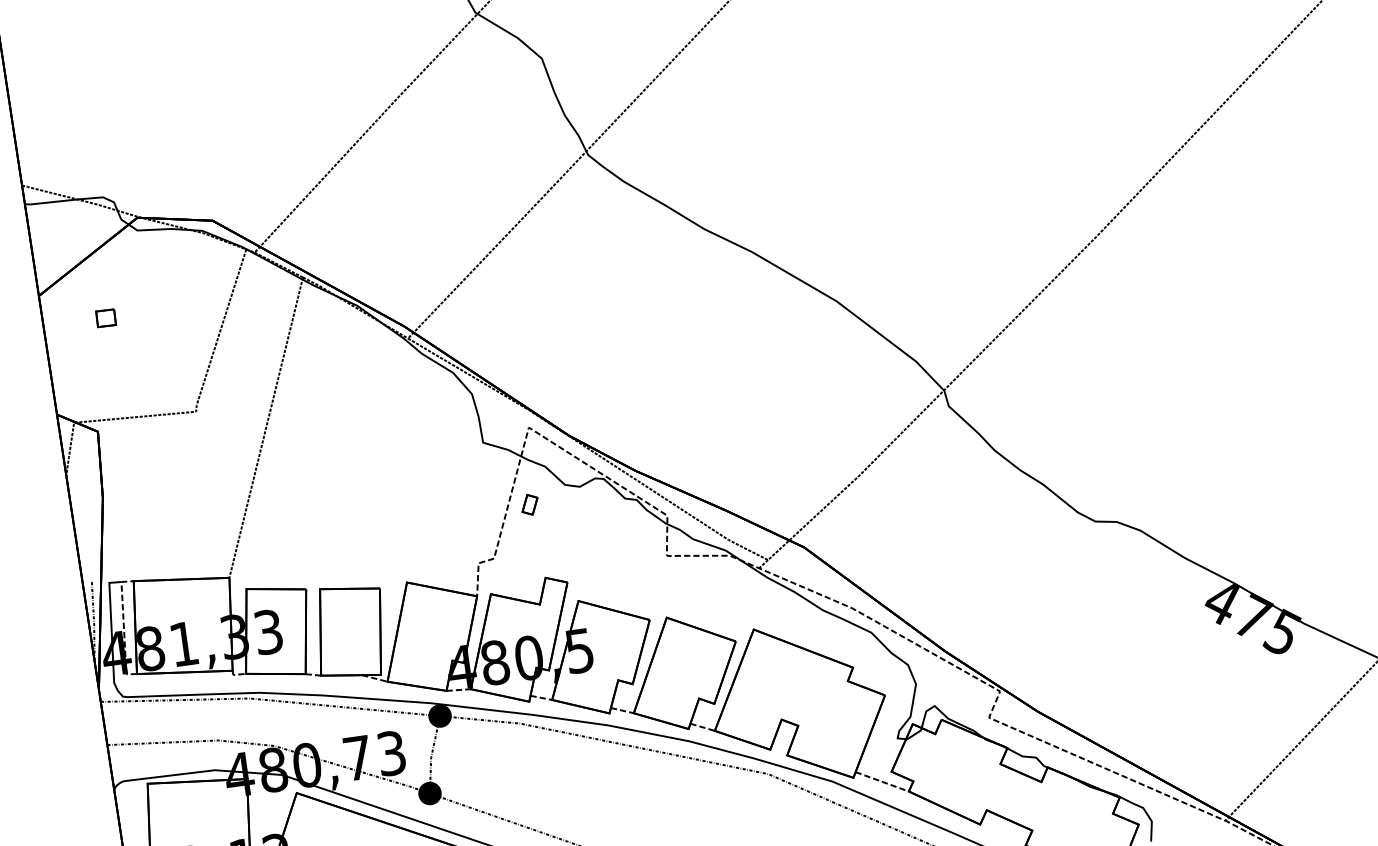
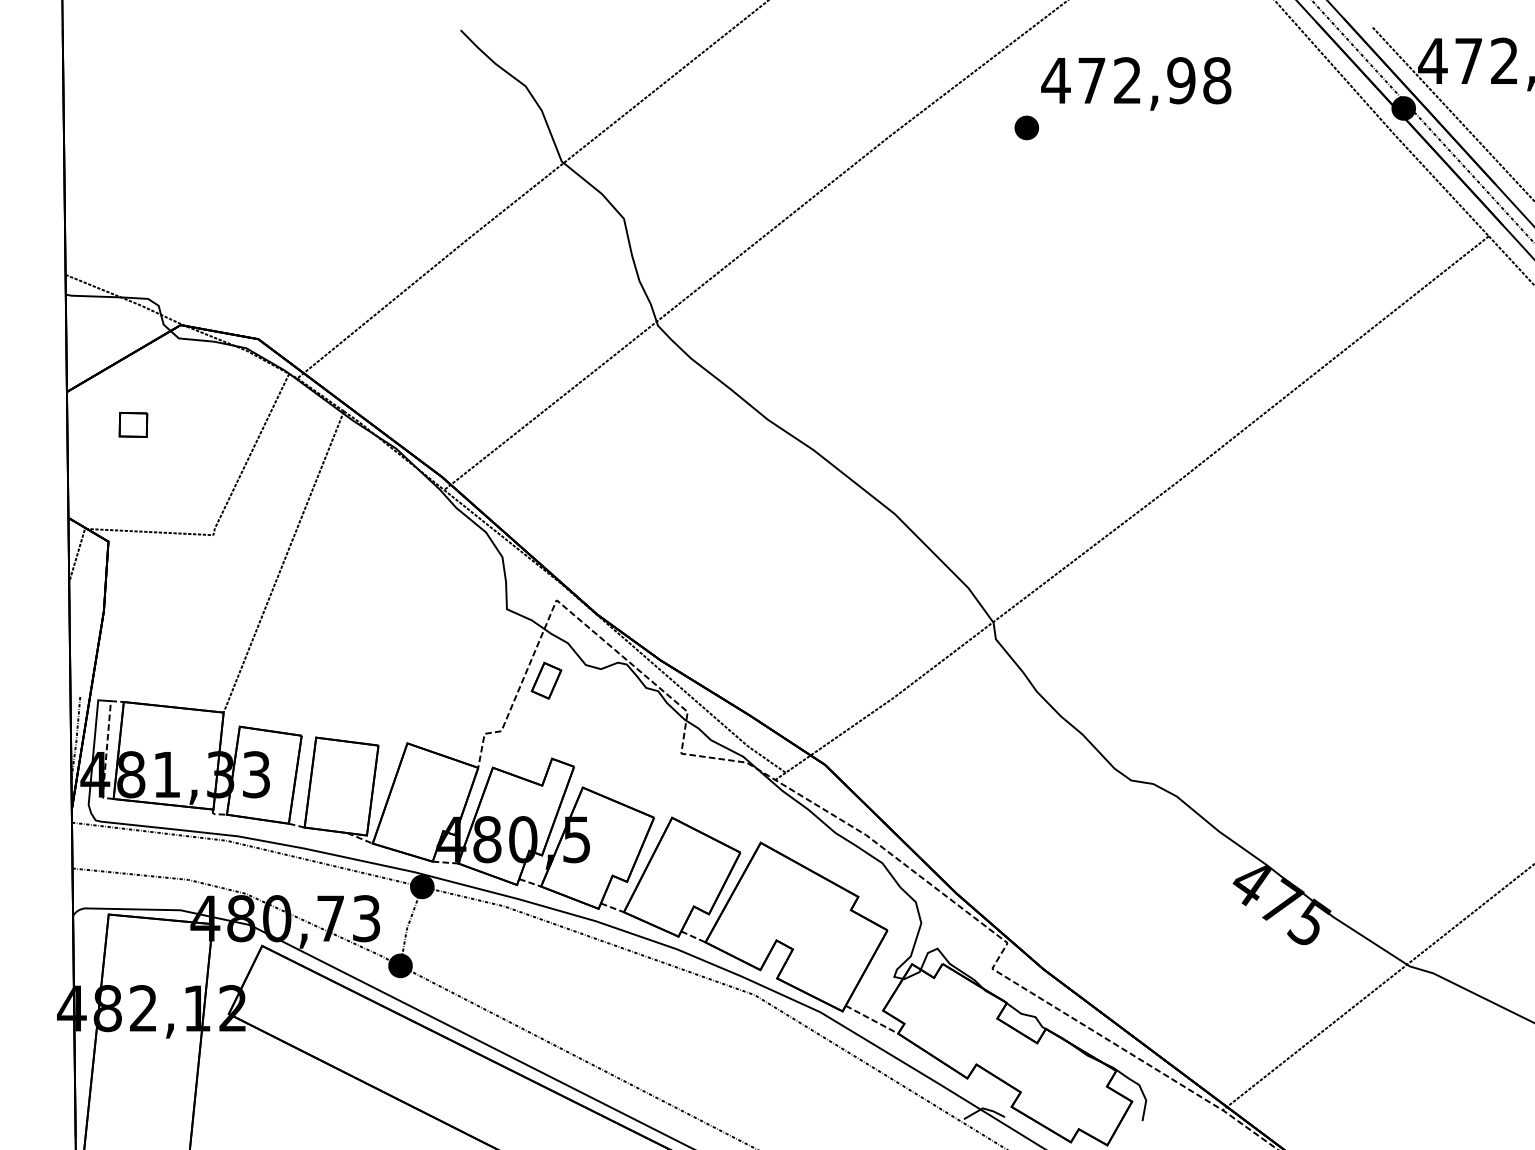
part: (106, 317) -> (133, 424), size x1.43
part: (529, 504) -> (546, 680), size x1.67

